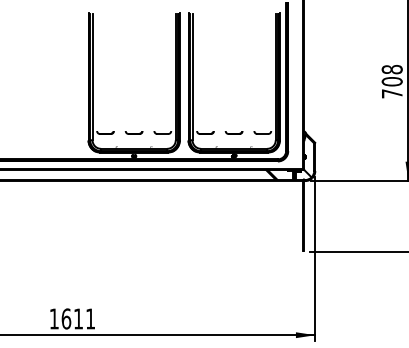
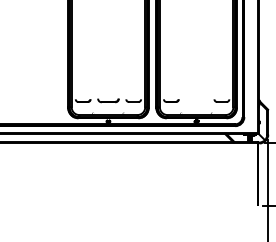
part: (133, 132) -> (107, 100), size x1.4
part: (233, 132) -> (196, 100), removed

